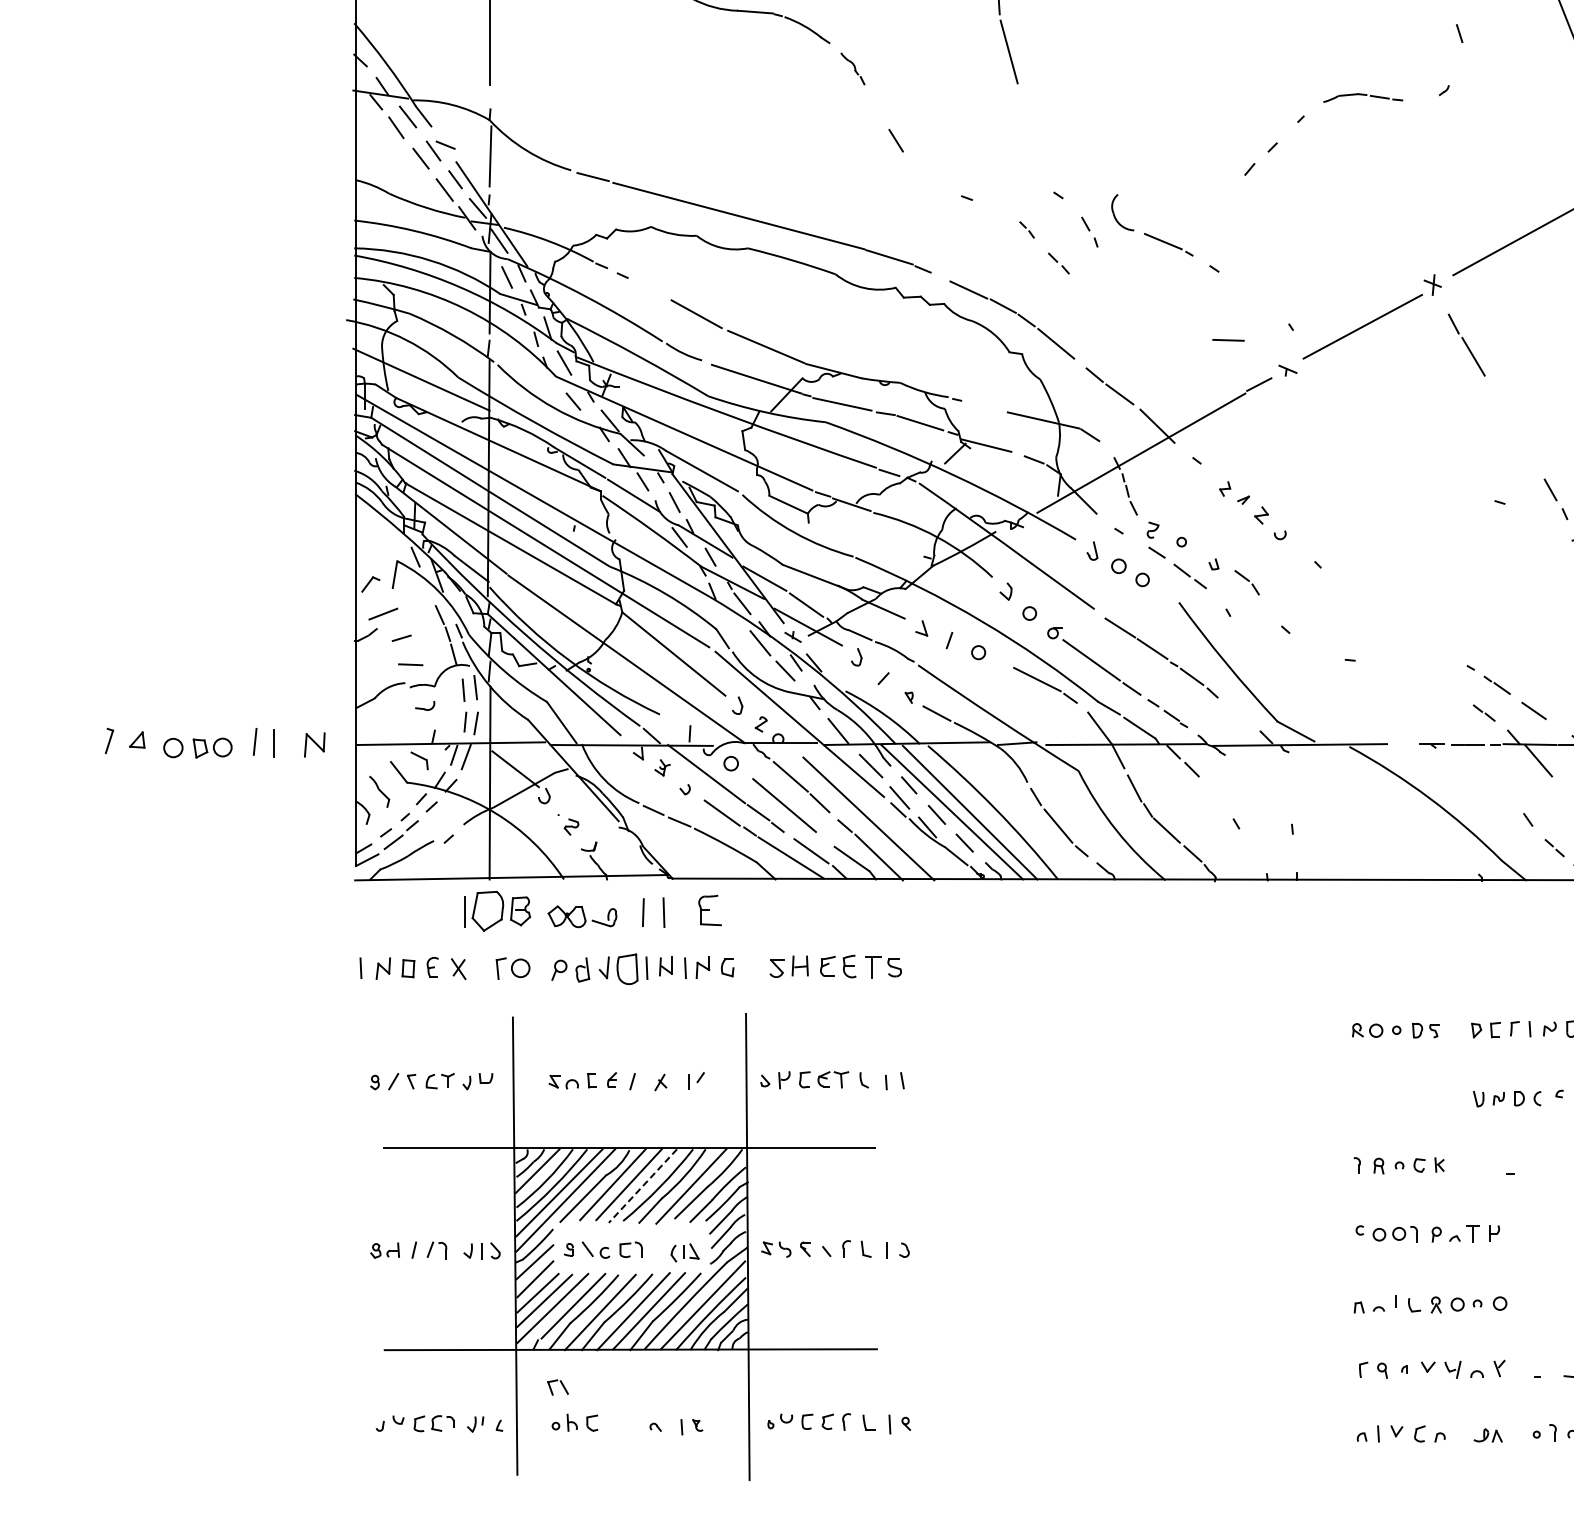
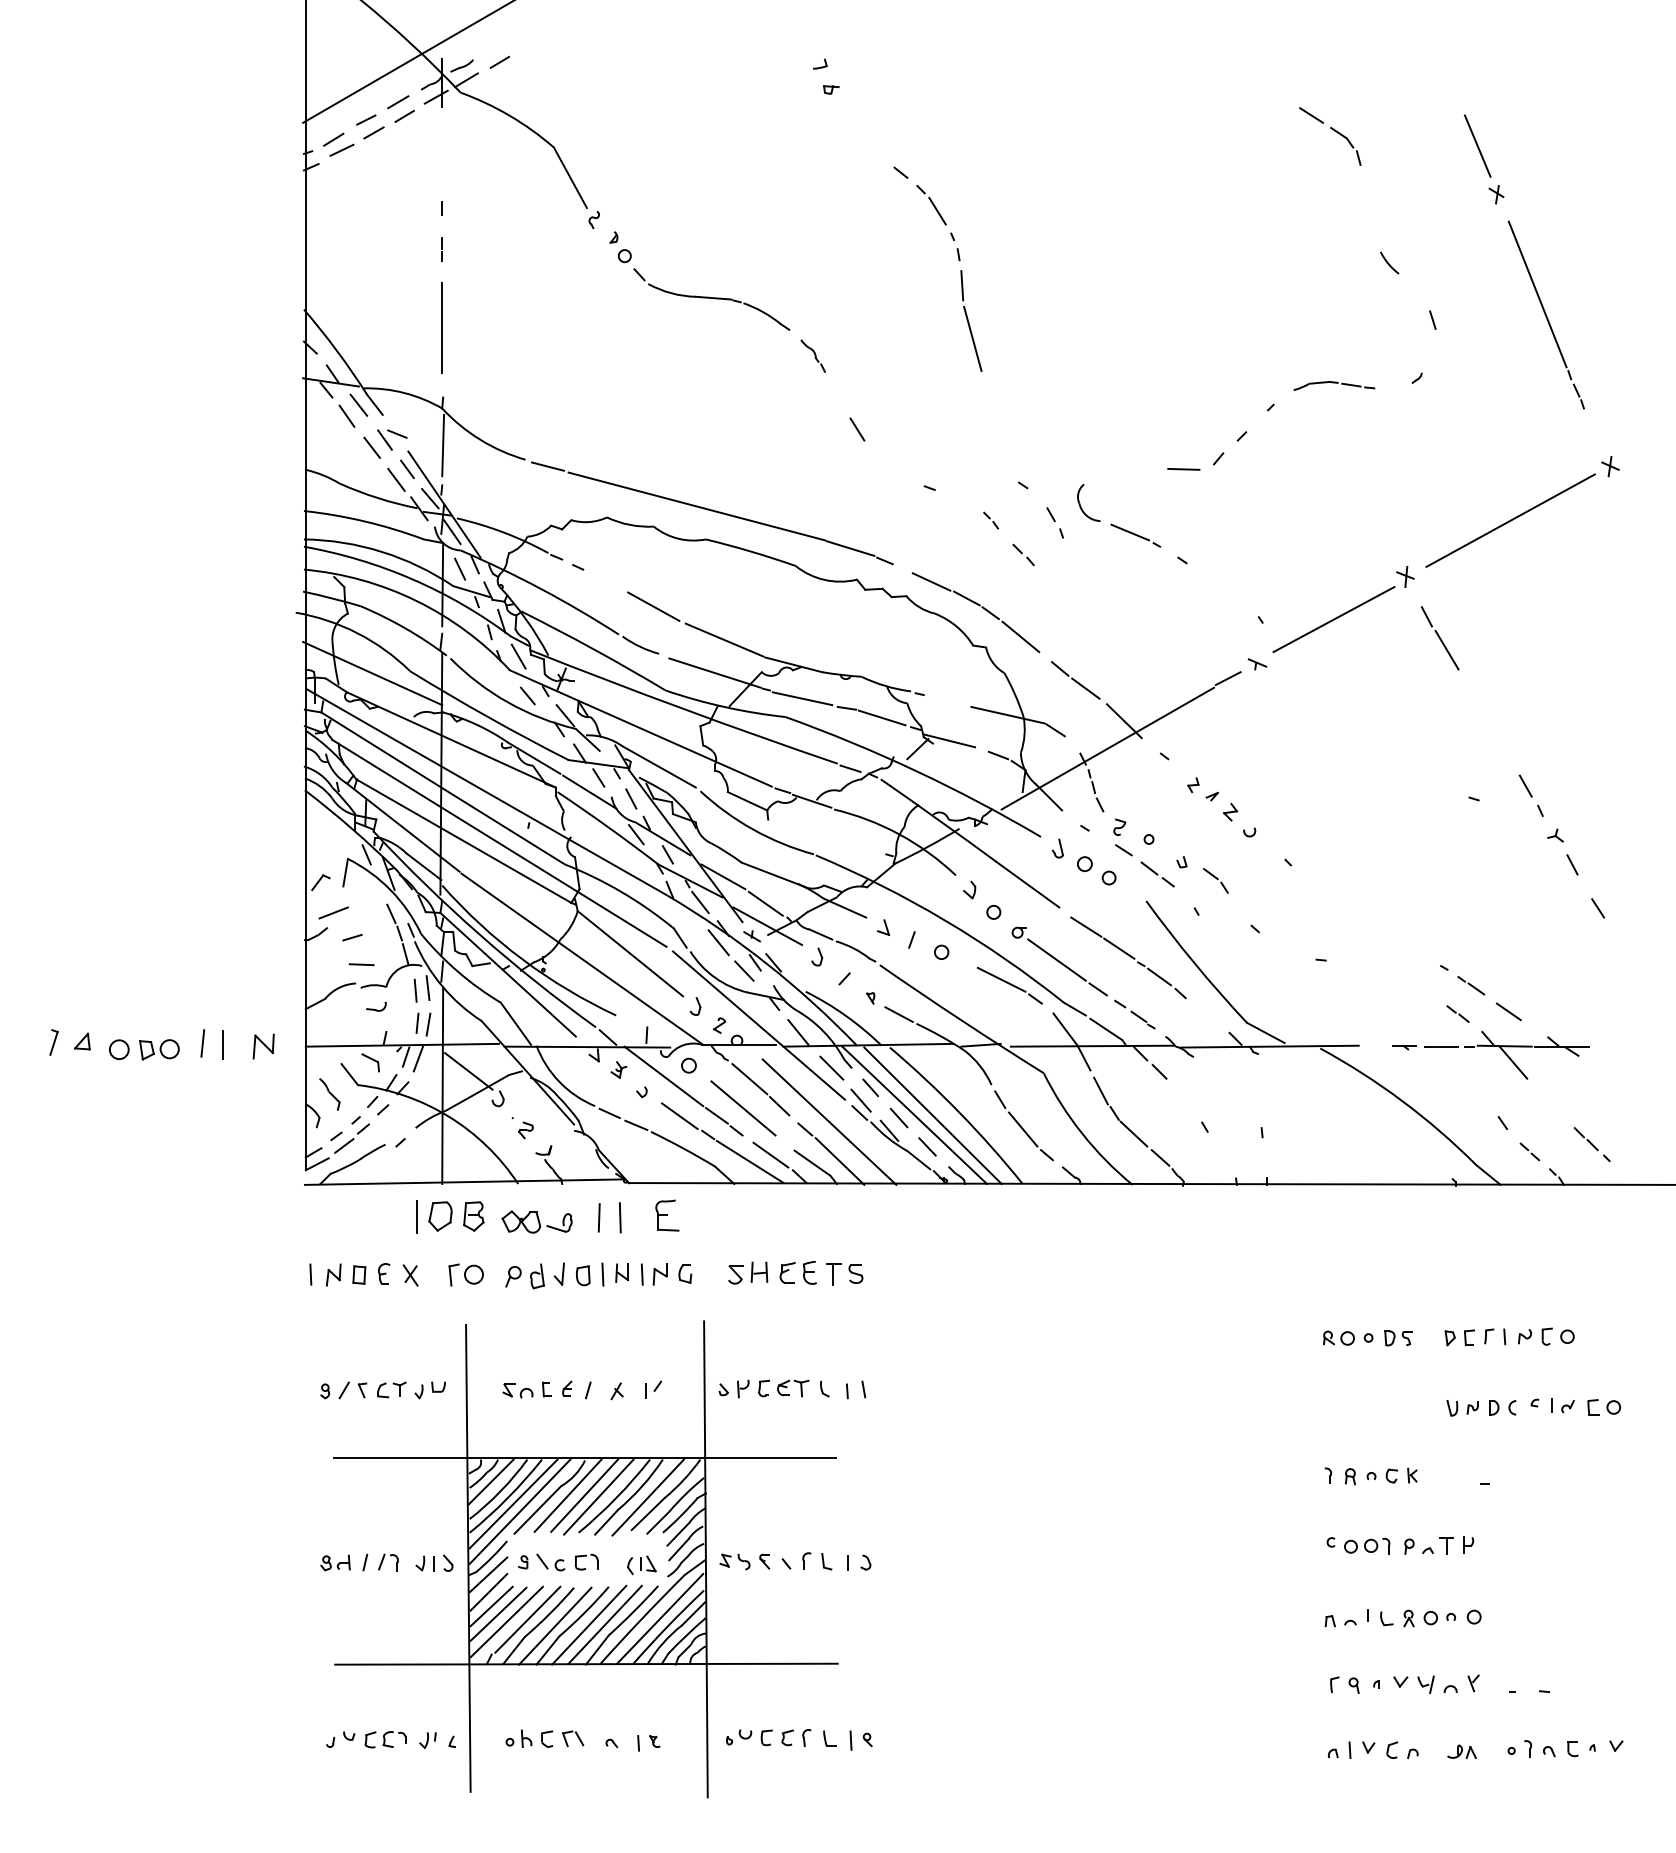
line: (1228, 340) -> (1183, 469), moved
part: (487, 911) -> (440, 1216), size x0.71
part: (627, 969) -> (583, 1275), size x0.62
line: (642, 1186) -> (598, 1497), dashed -> solid
part: (558, 1387) -> (573, 1738), moved

